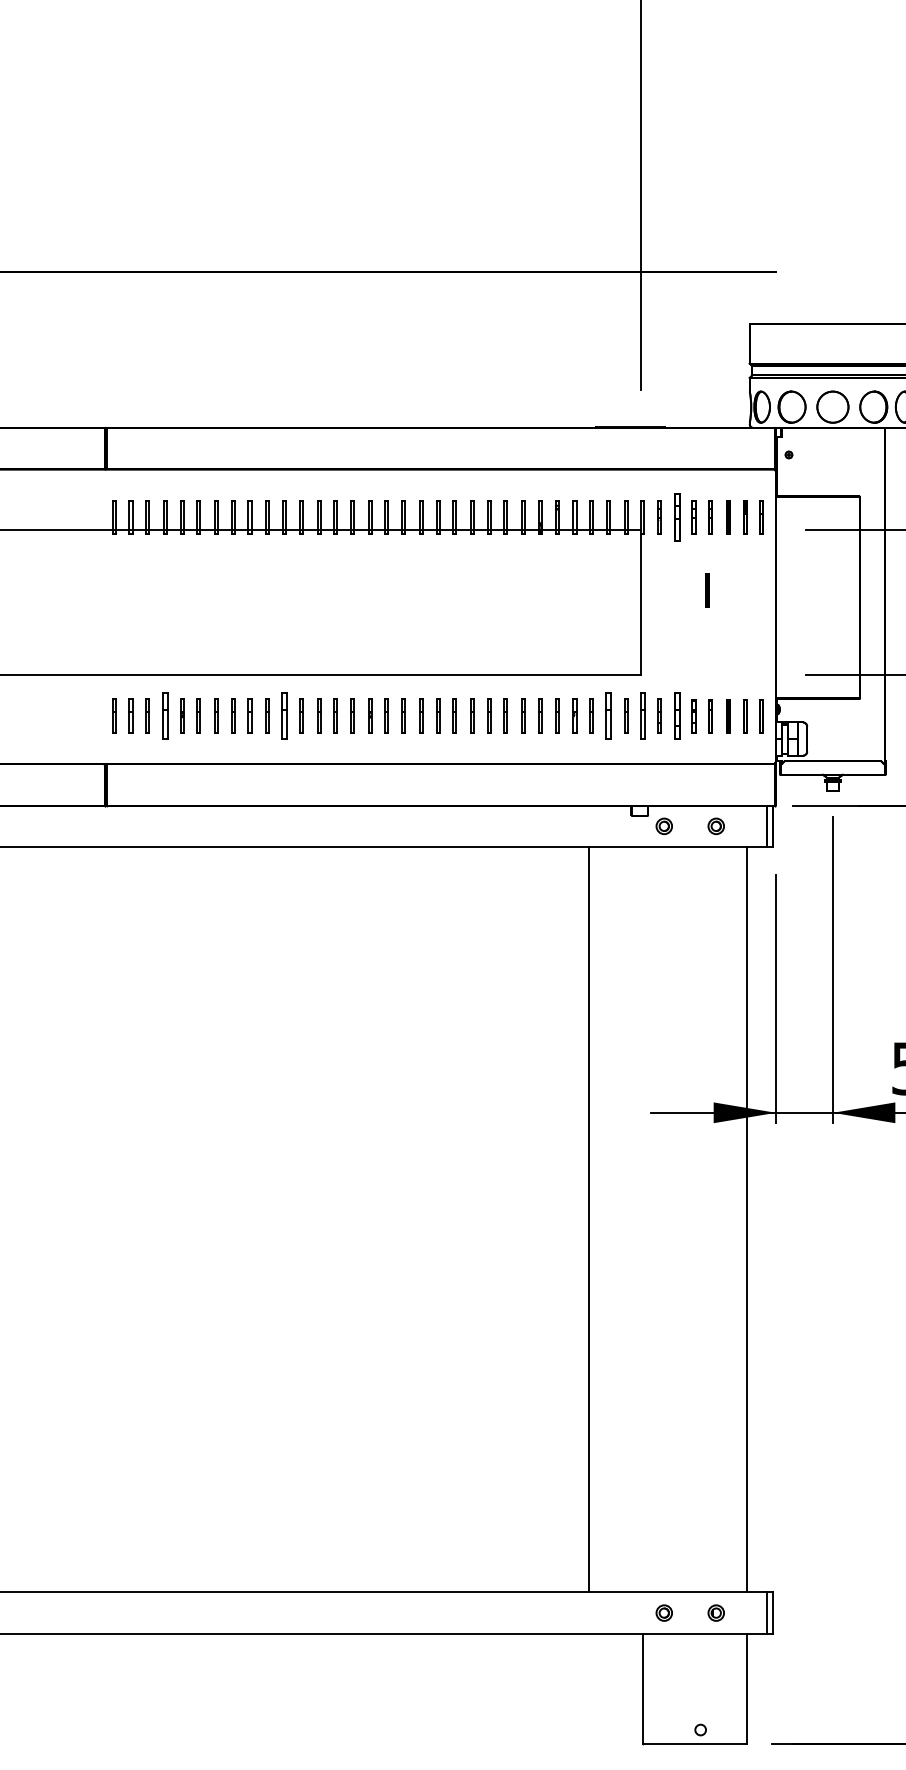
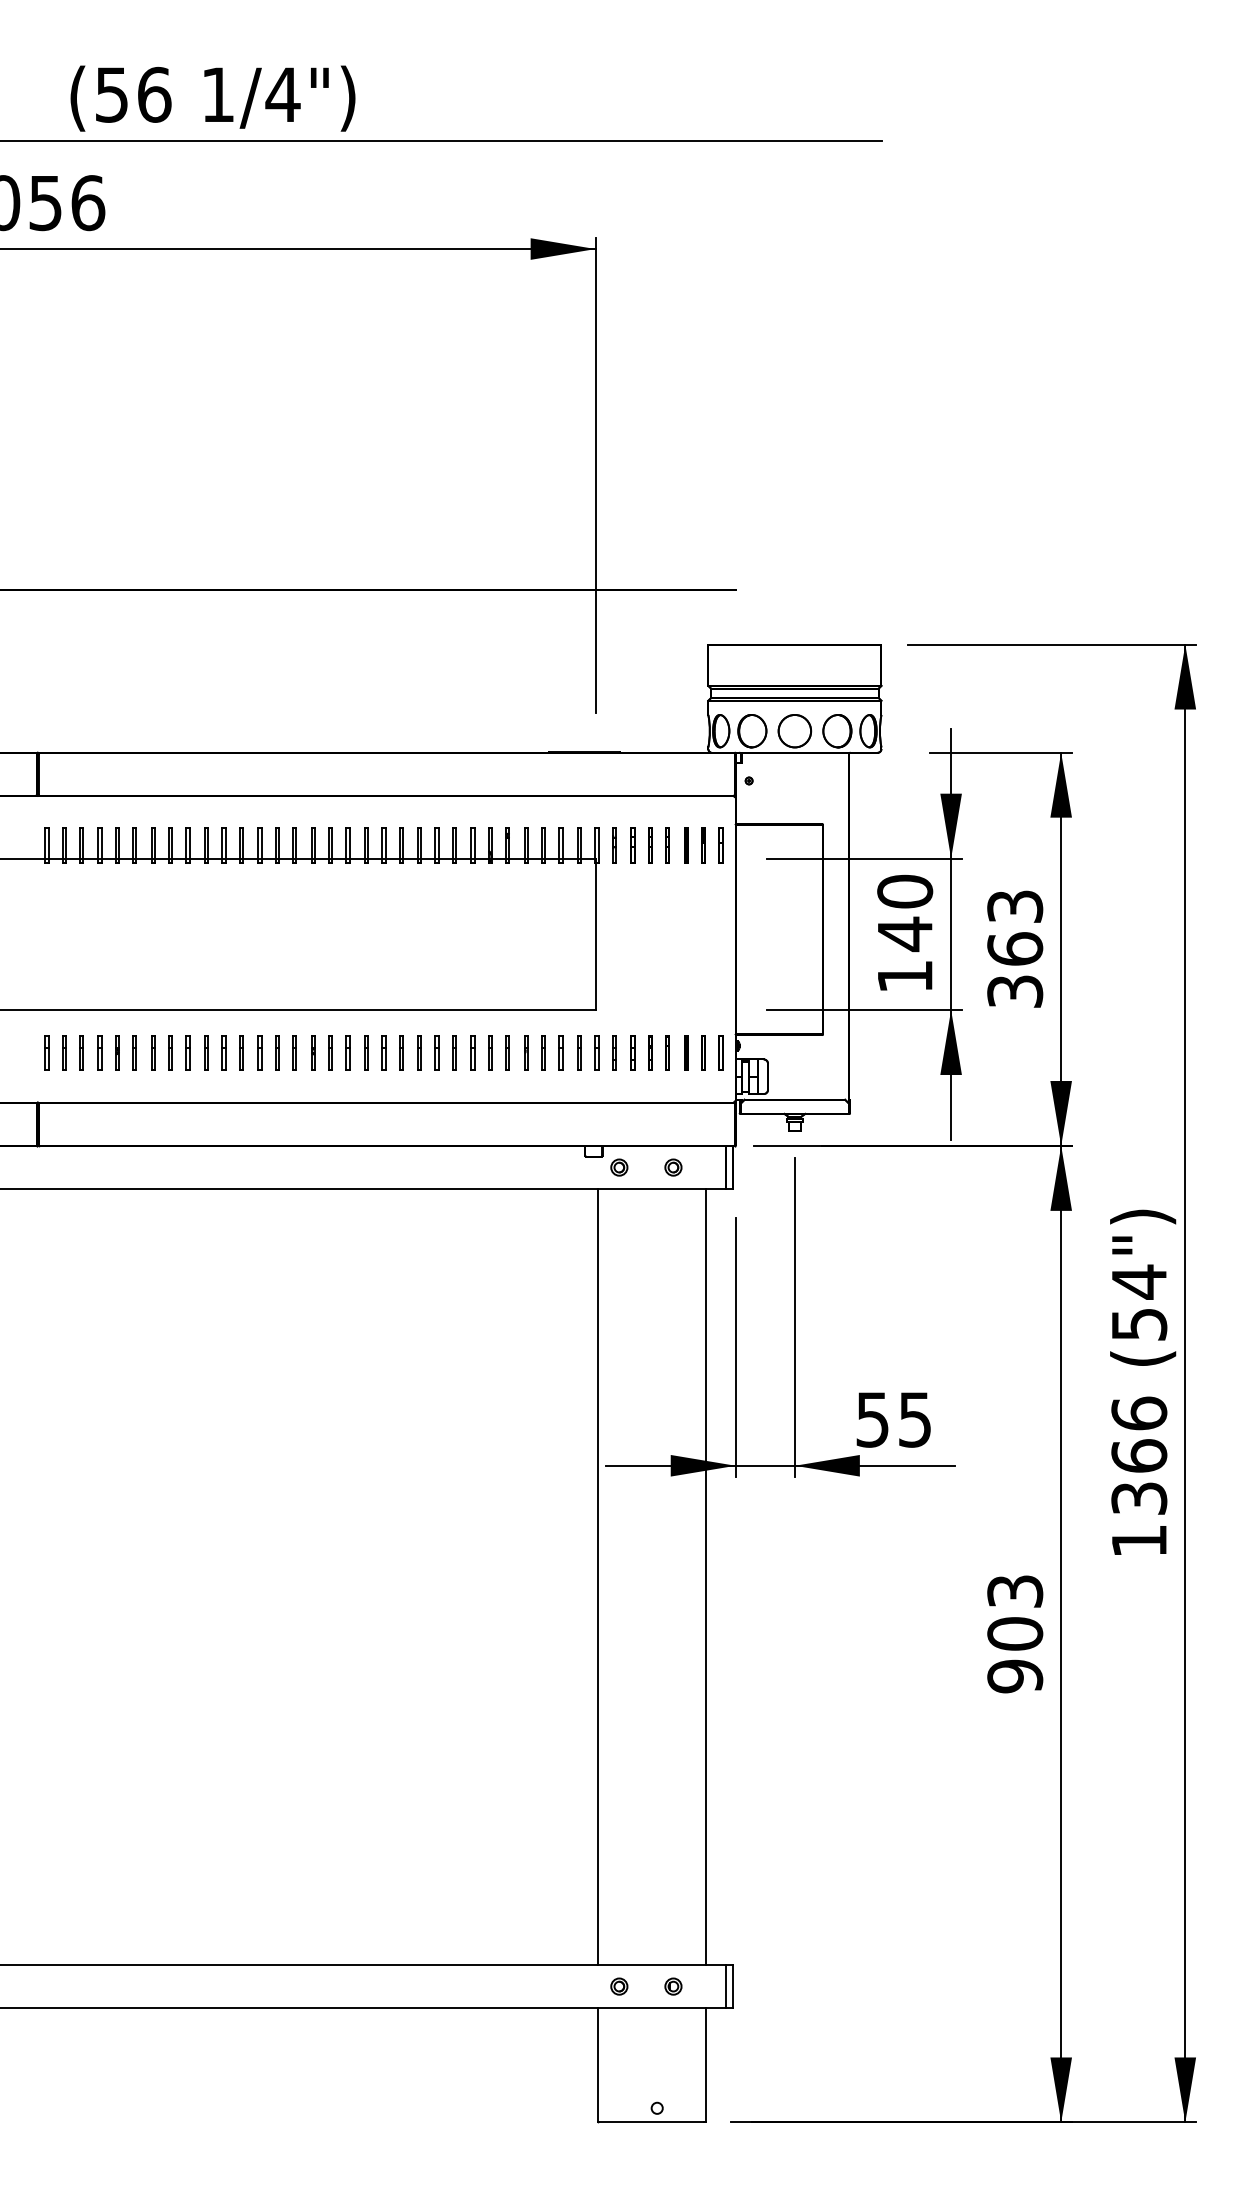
part: (676, 516) -> (632, 845), size x0.71
line: (707, 589) -> (664, 921), removed
part: (164, 715) -> (99, 1052), size x0.71
part: (284, 715) -> (223, 1052), size x0.71
part: (607, 715) -> (560, 1052), size x0.71
part: (642, 715) -> (596, 1052), size x0.71
part: (676, 715) -> (632, 1052), size x0.71
line: (588, 1219) -> (597, 1576), moved

